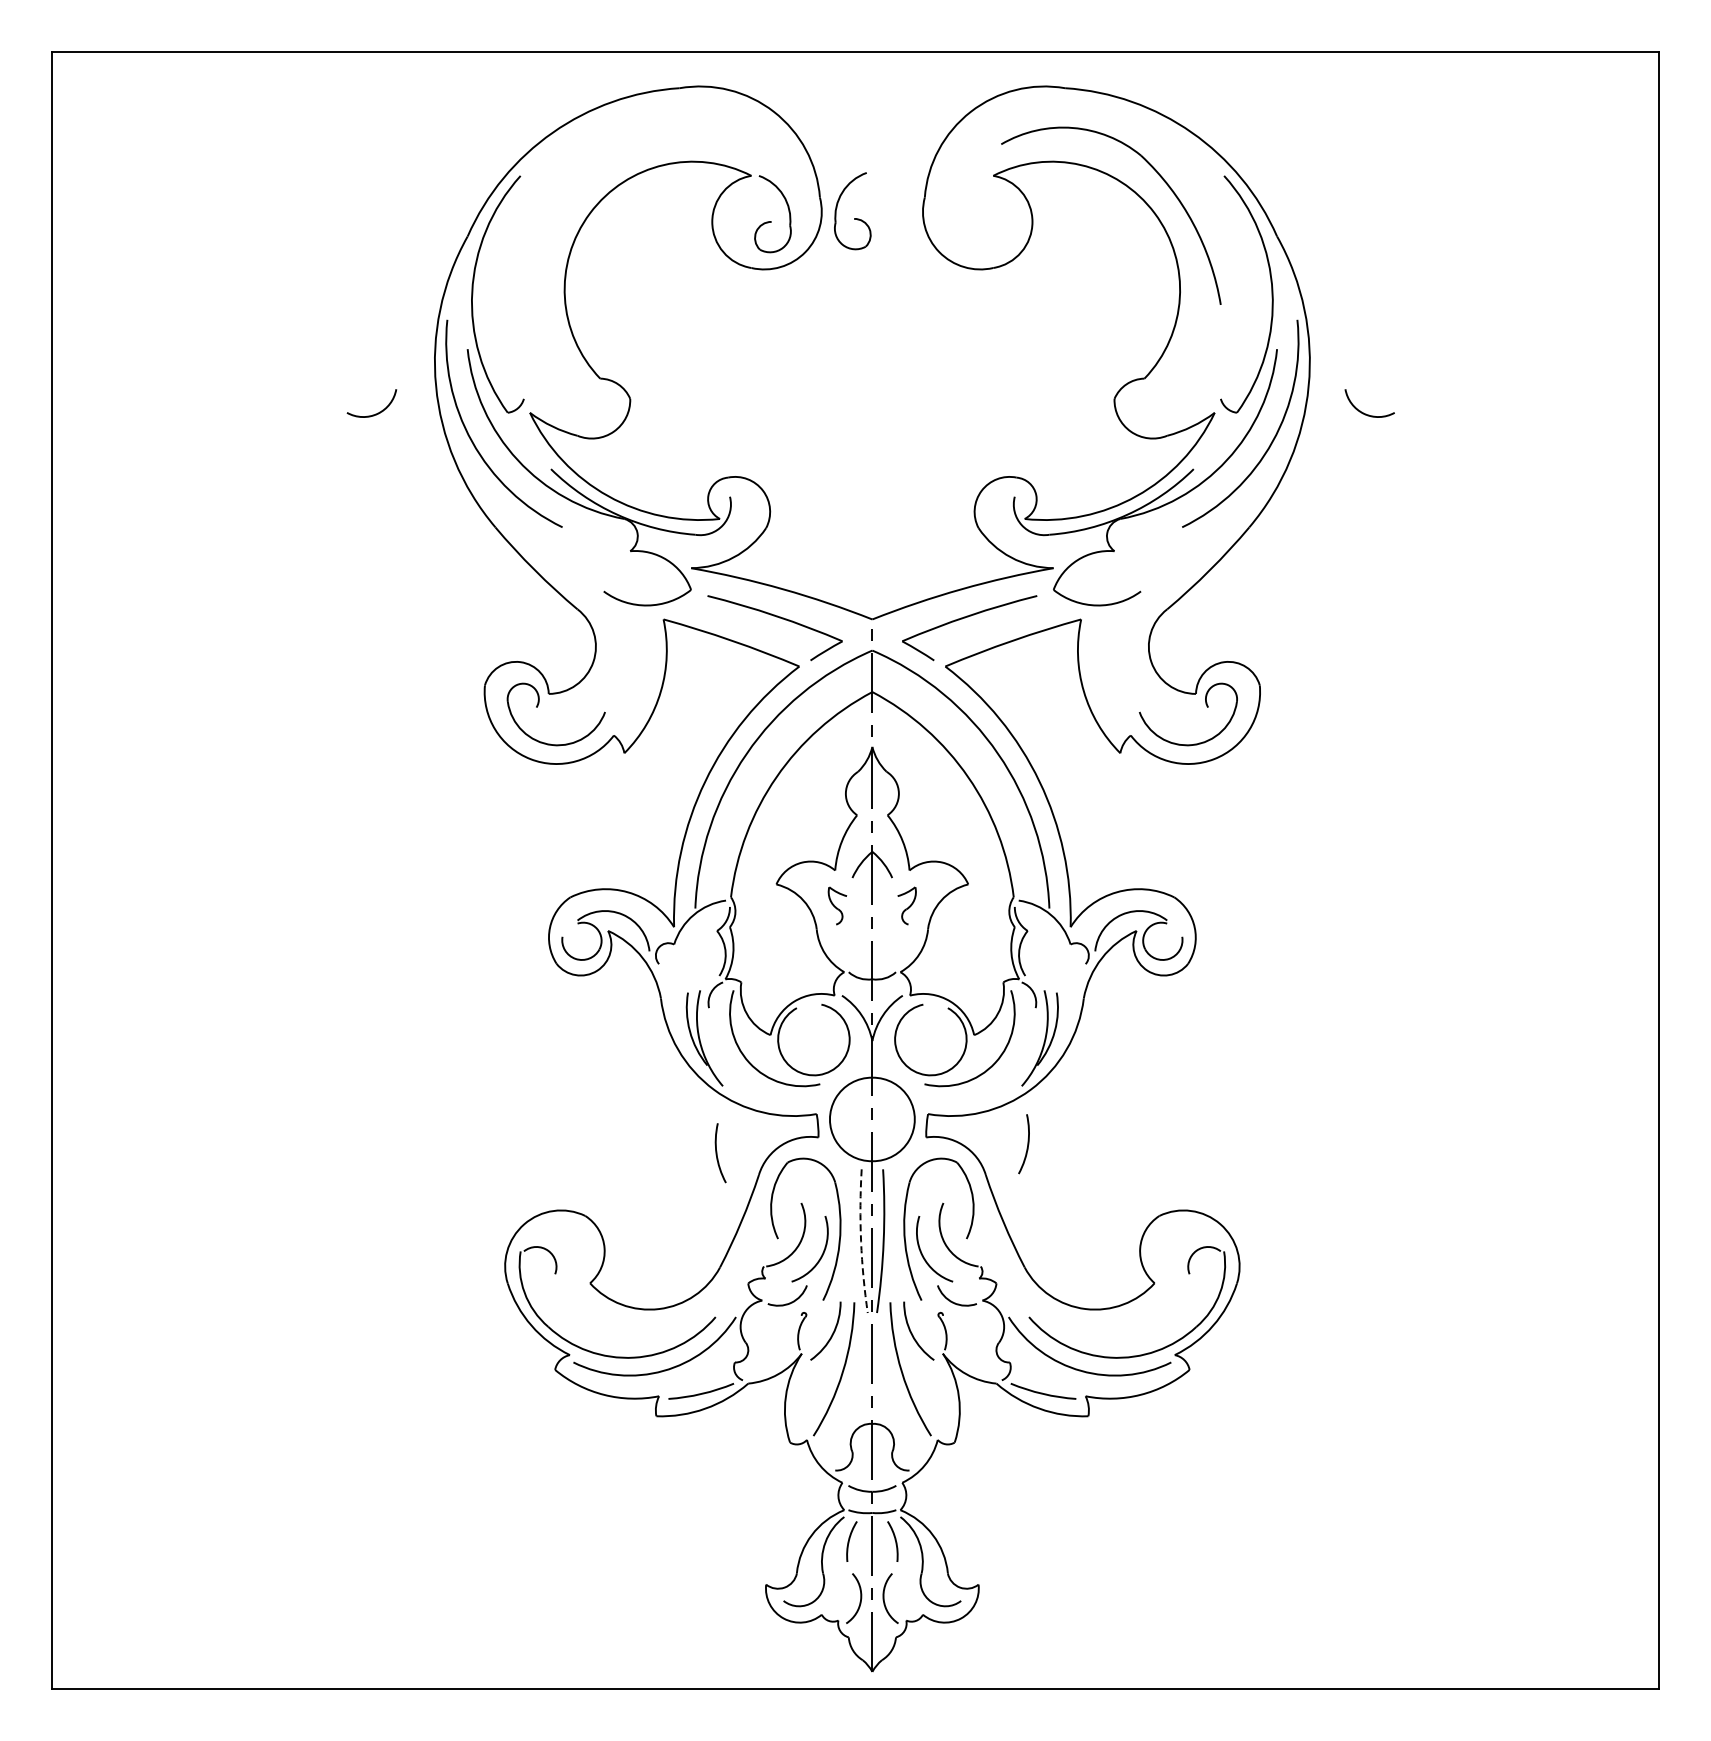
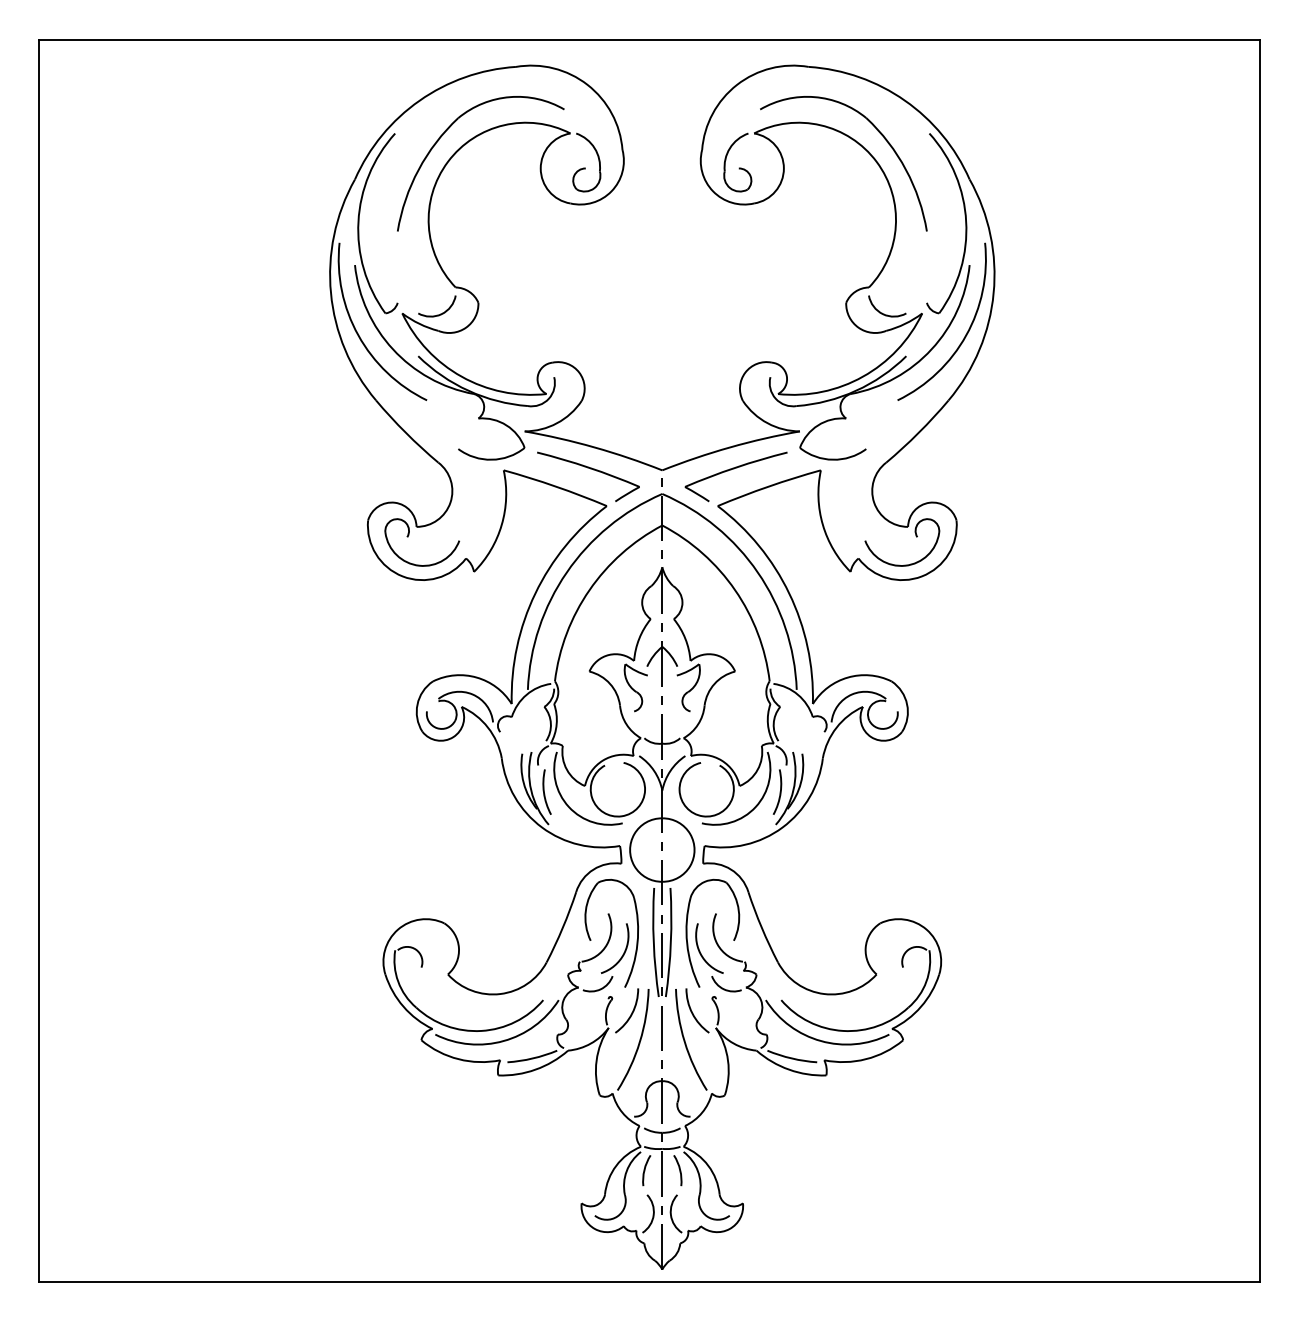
part: (584, 177) -> (443, 134), added
part: (854, 218) -> (739, 168), moved
arc: (375, 413) -> (439, 313), moved
arc: (1366, 413) -> (884, 313), moved
part: (837, 905) -> (635, 687), size x1.67
part: (906, 905) -> (688, 687), size x1.67
arc: (1027, 1144) -> (780, 792), moved
arc: (717, 1153) -> (544, 792), moved
arc: (861, 1241) -> (654, 942), dashed -> solid

